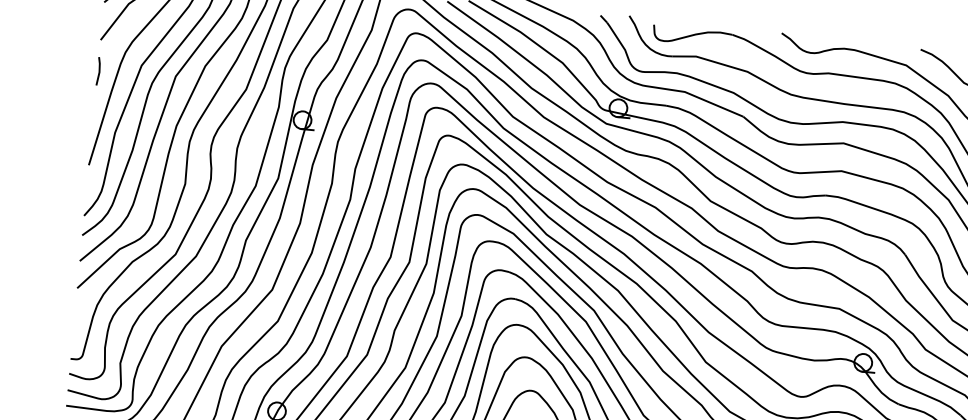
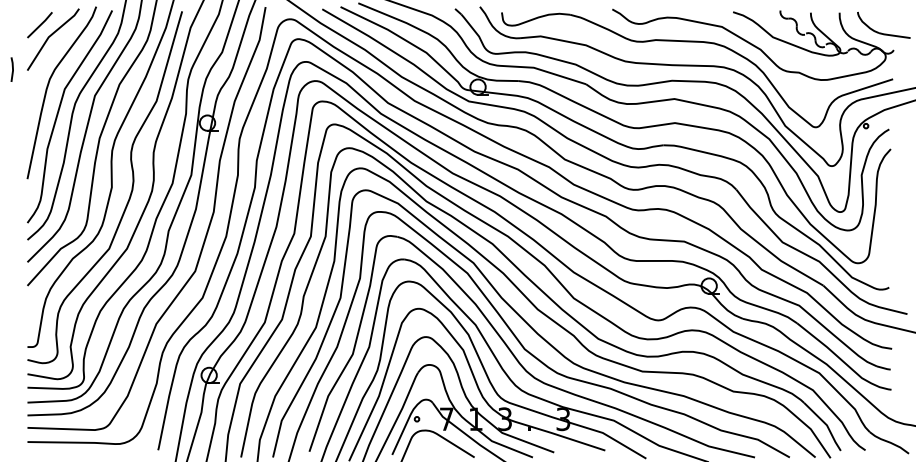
line: (98, 71) -> (12, 69), moved

